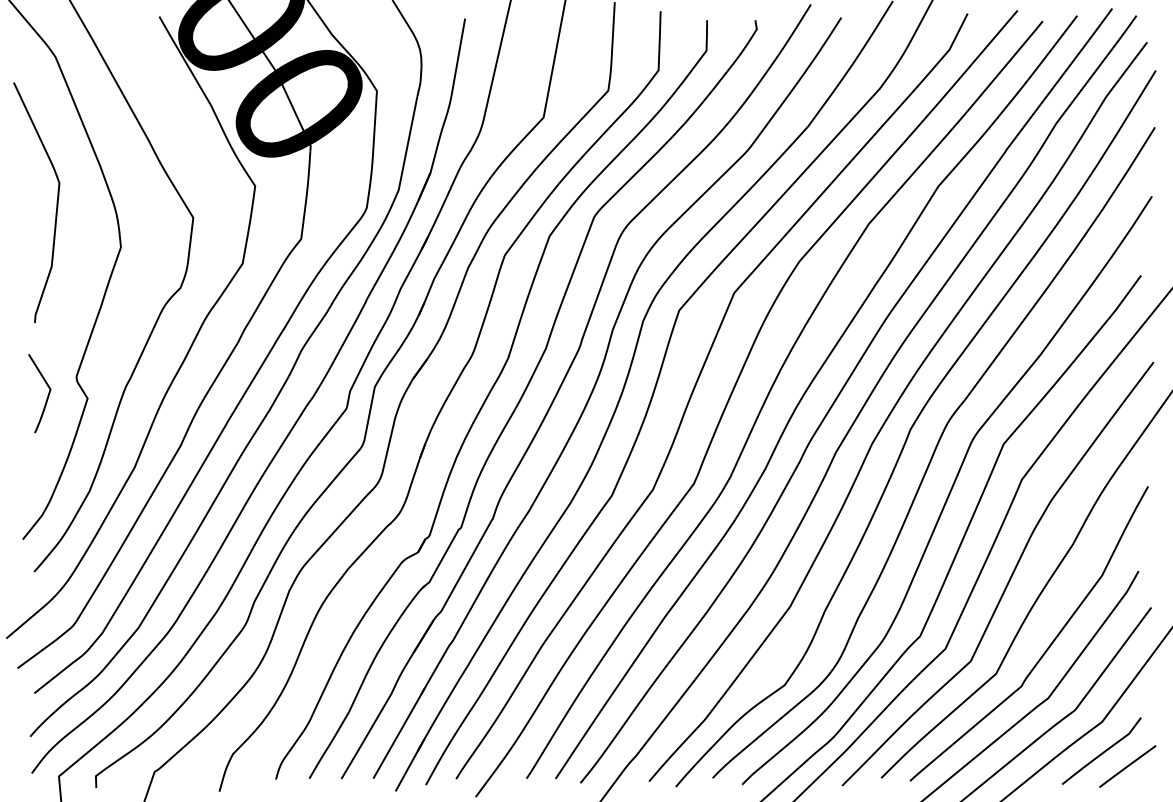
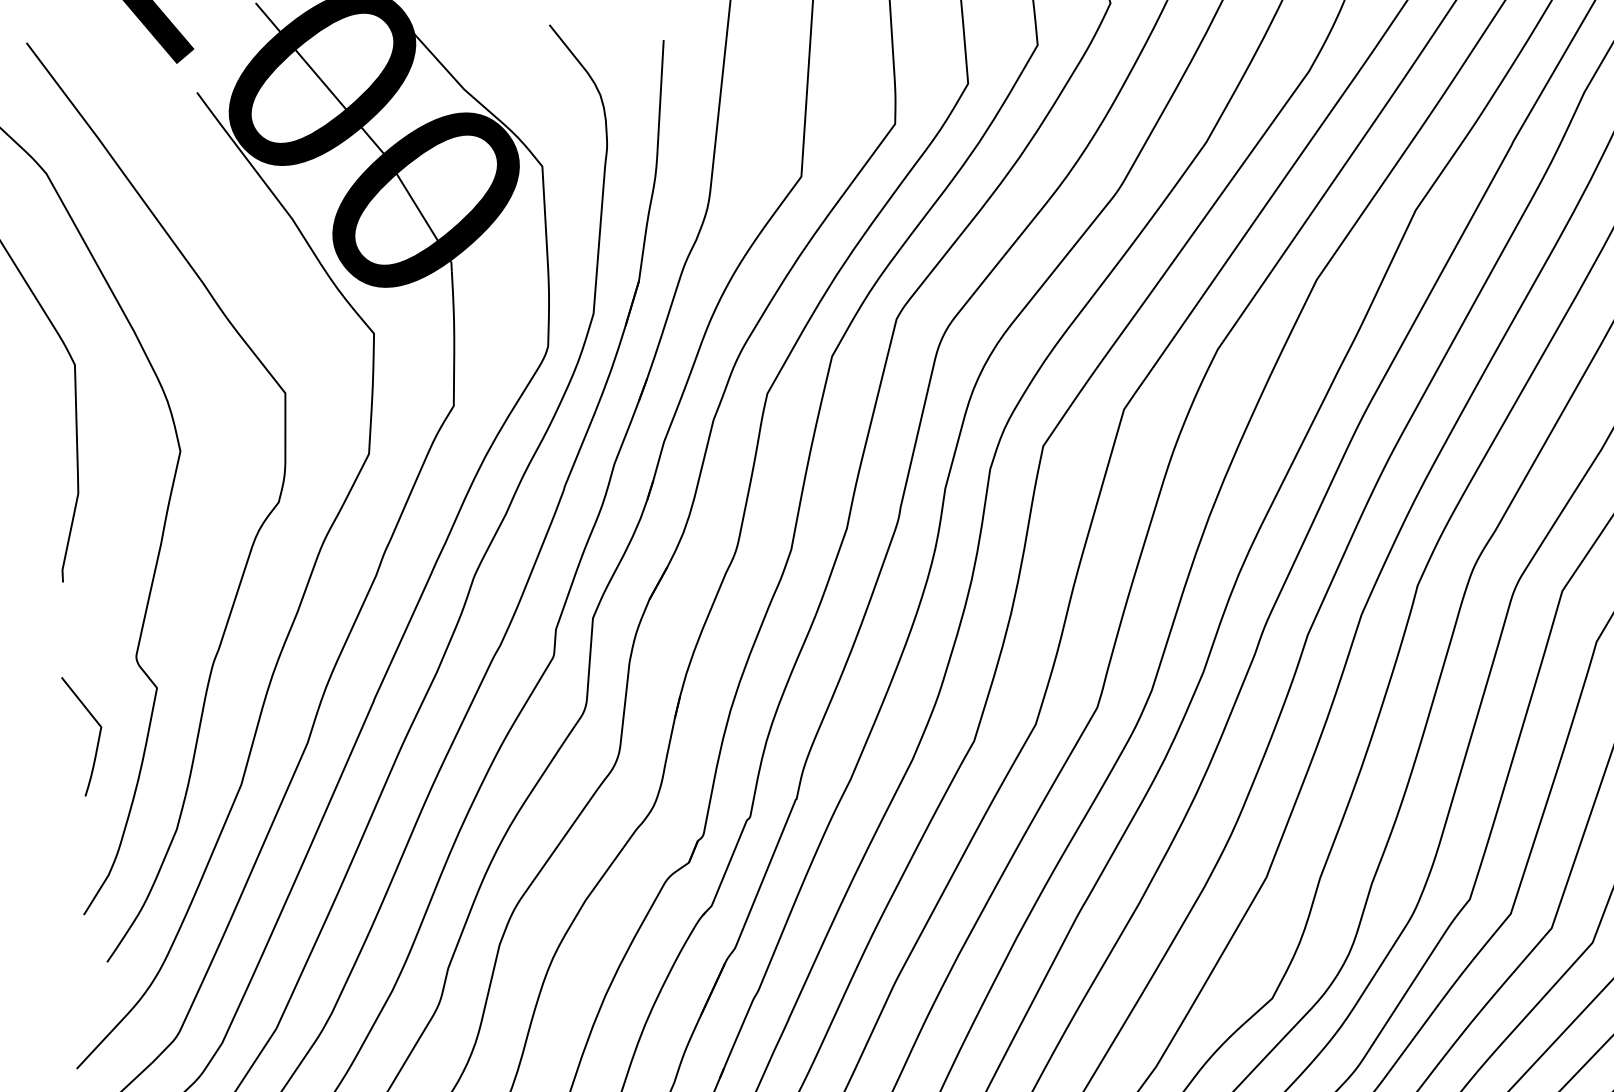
curve: (47, 395) -> (97, 736), moved

